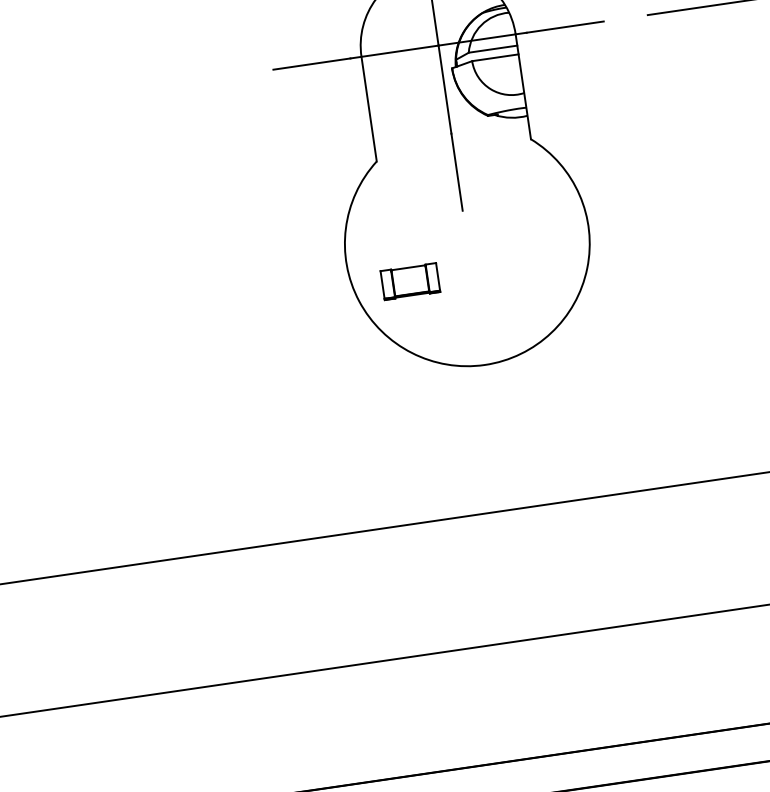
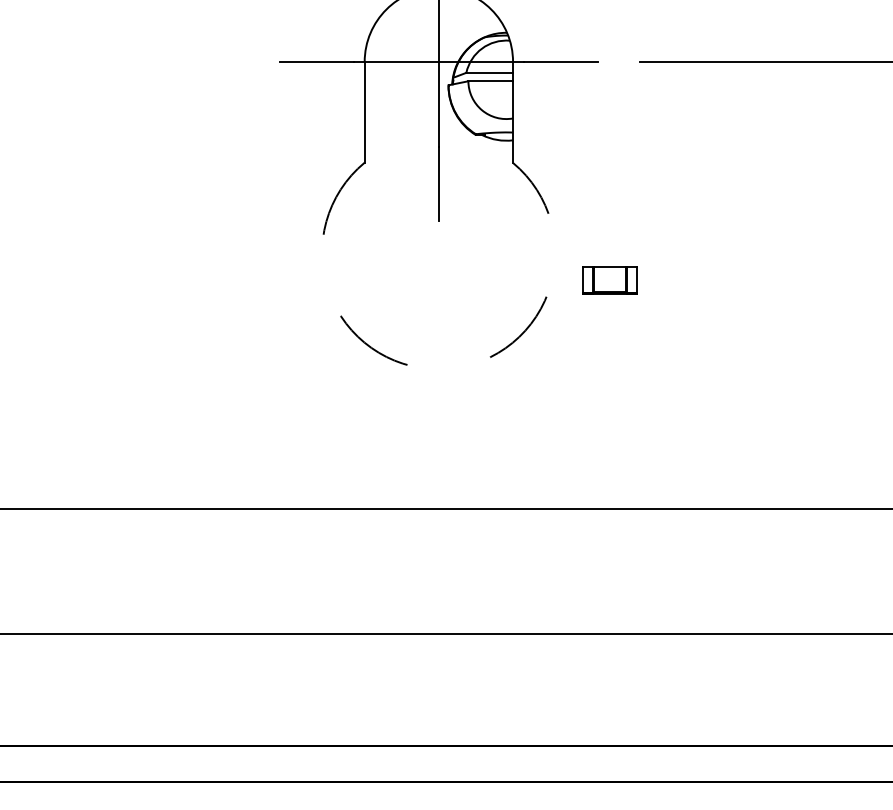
part: (410, 281) -> (609, 280), moved
arc: (484, 365) -> (438, 369), solid -> dashed

